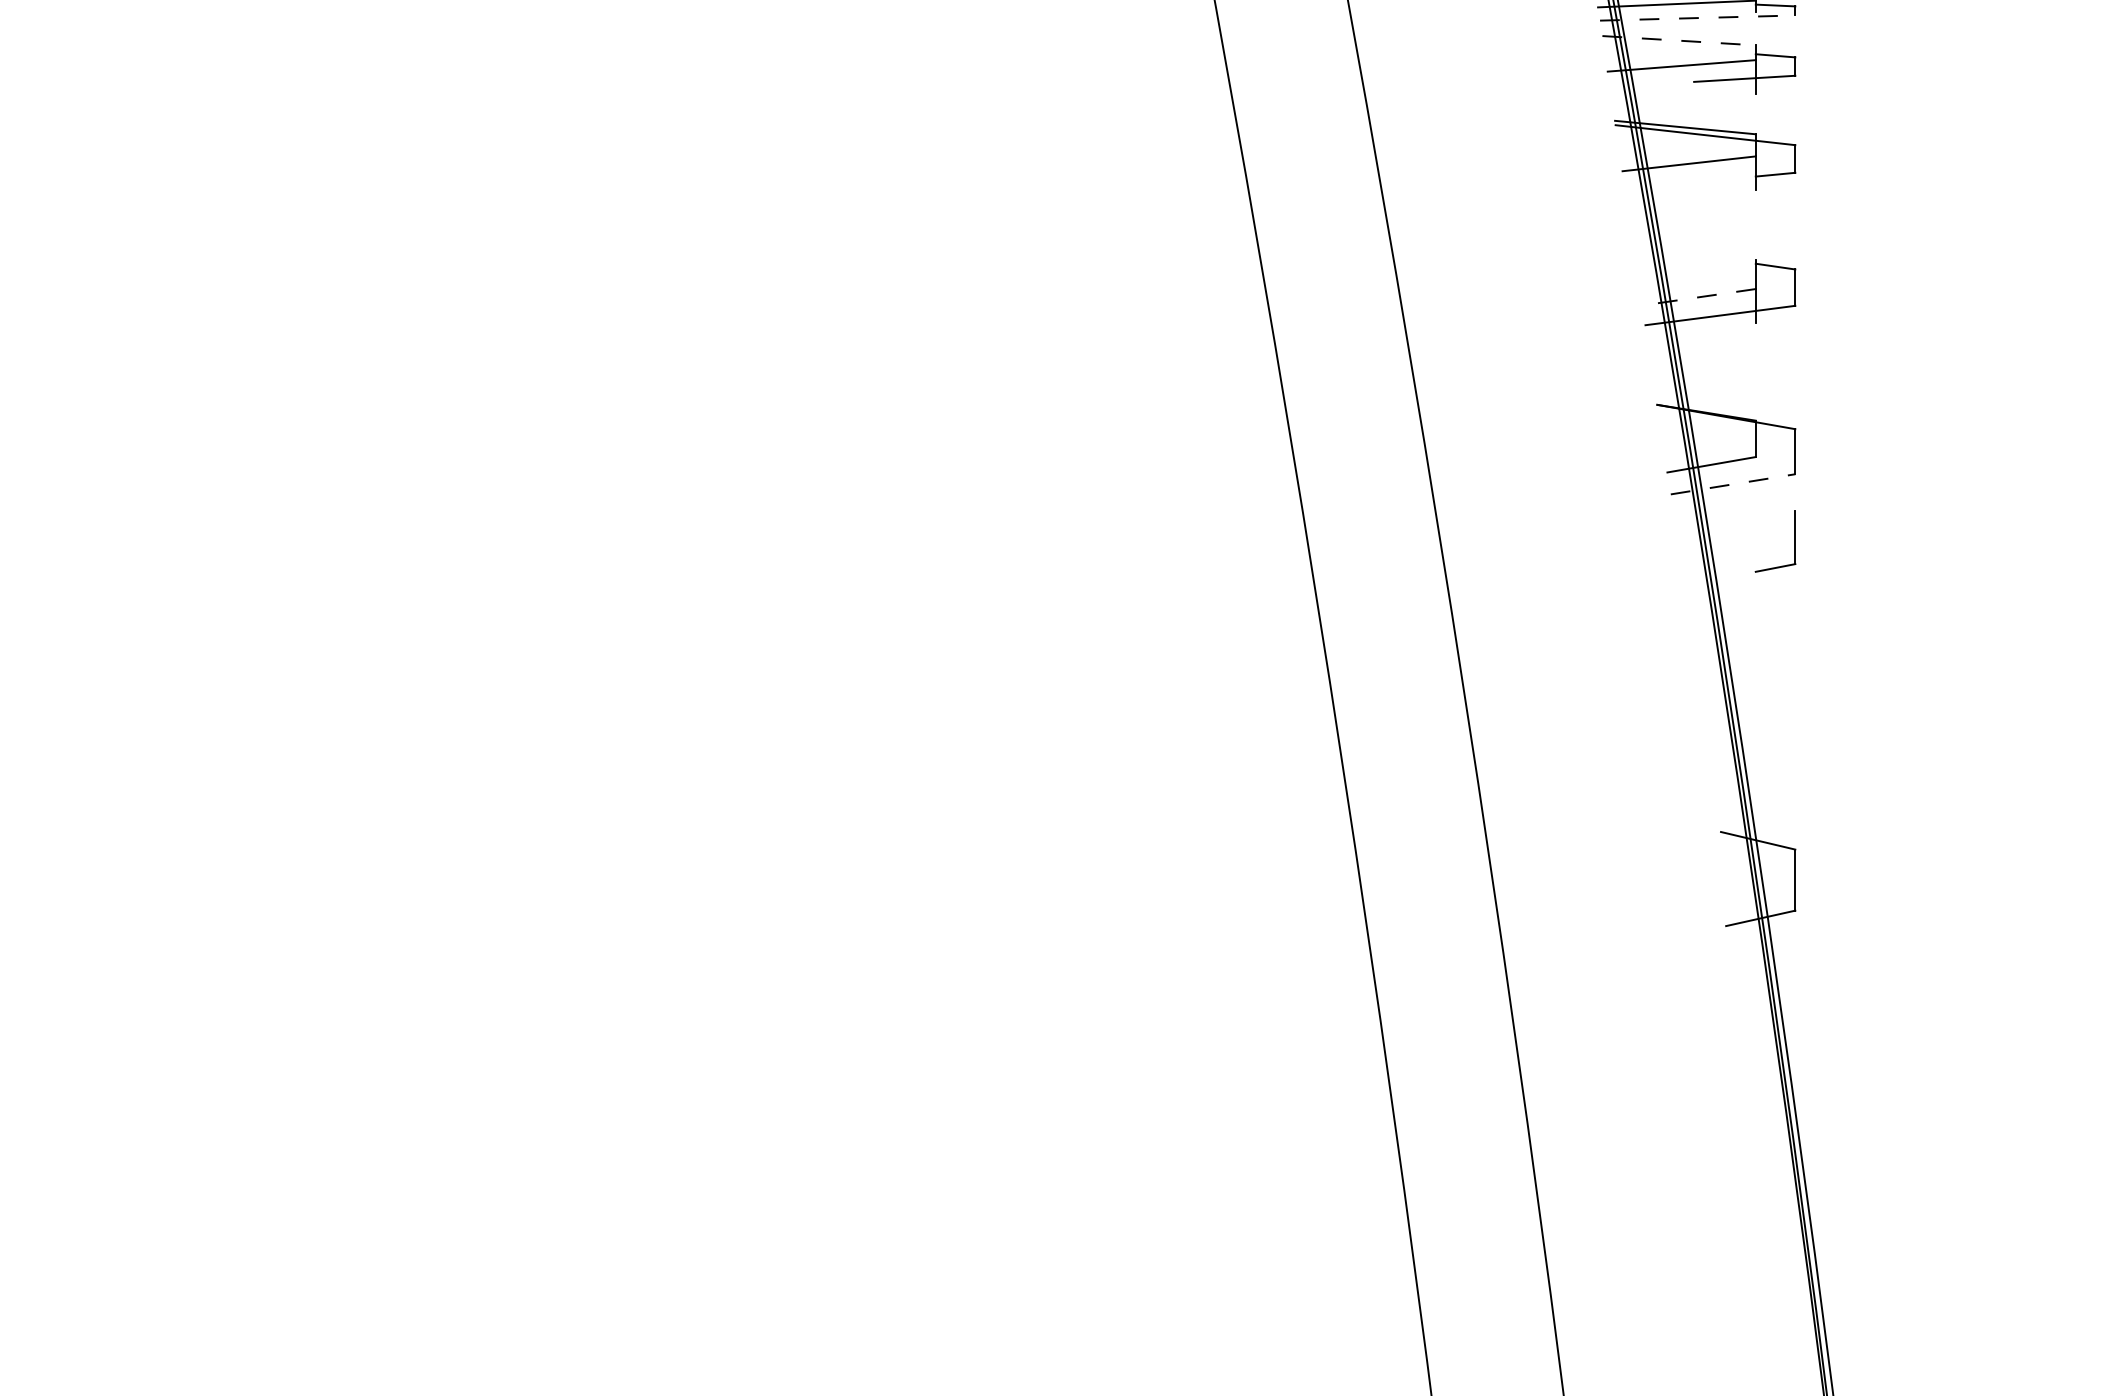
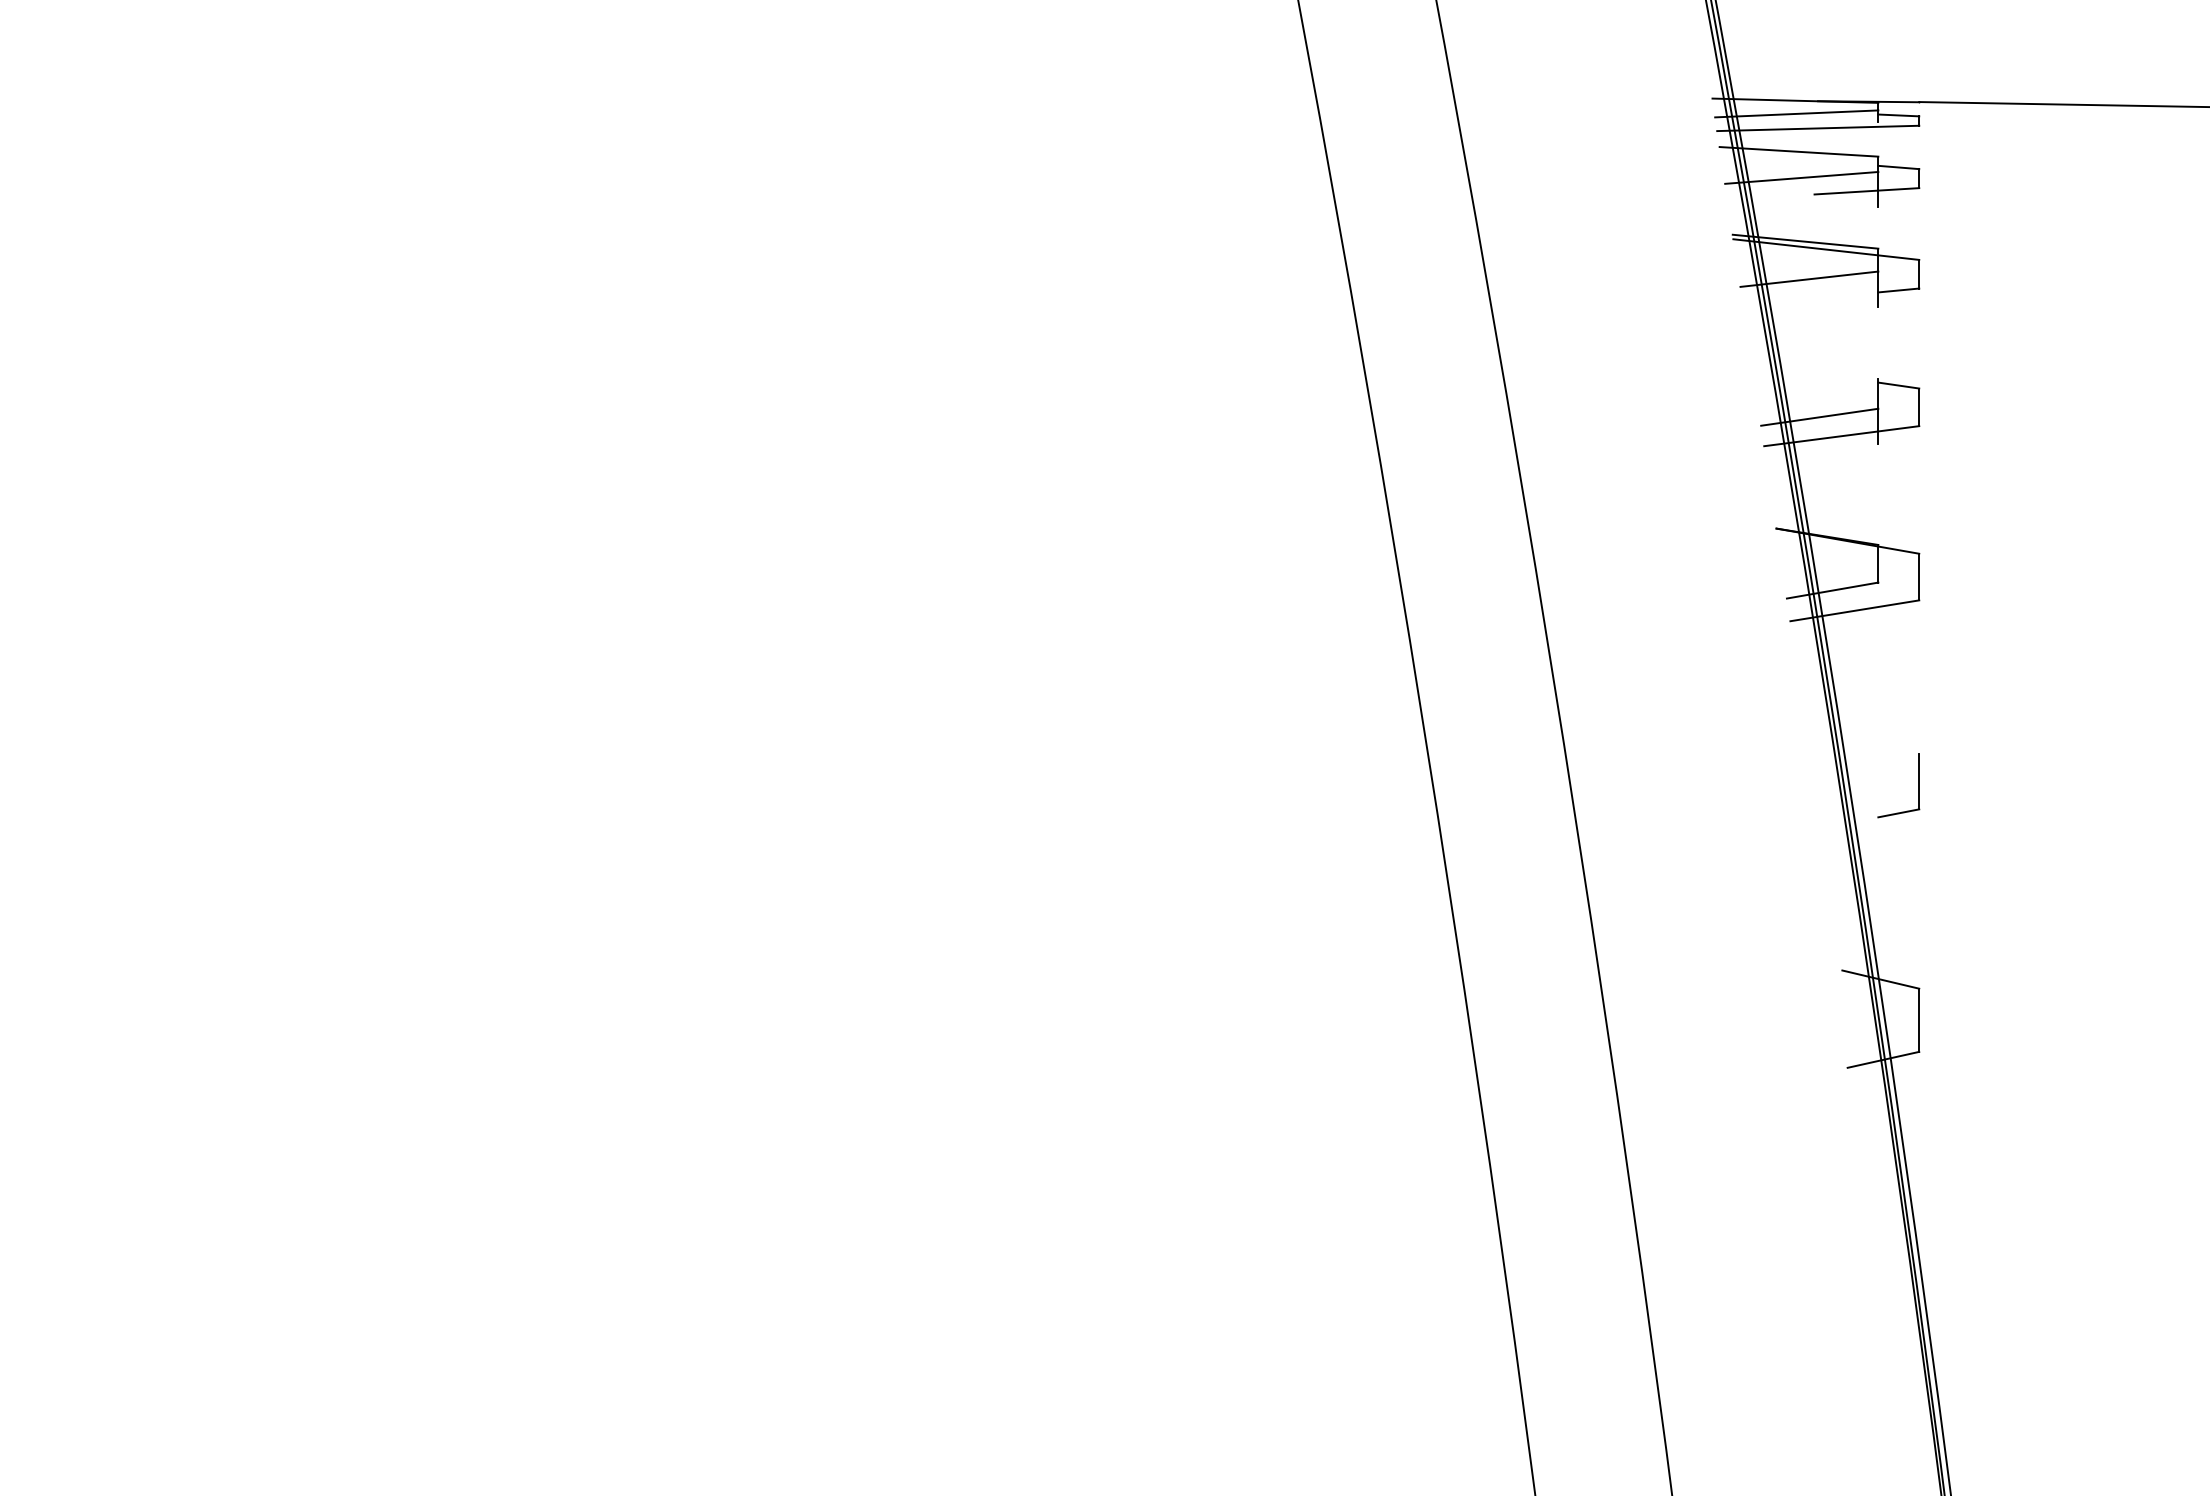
line: (1697, 18) -> (1818, 128), dashed -> solid
line: (1679, 40) -> (1799, 151), dashed -> solid
line: (1698, 297) -> (1819, 417), dashed -> solid
line: (1733, 484) -> (1855, 610), dashed -> solid
part: (1794, 541) -> (1918, 785), moved

